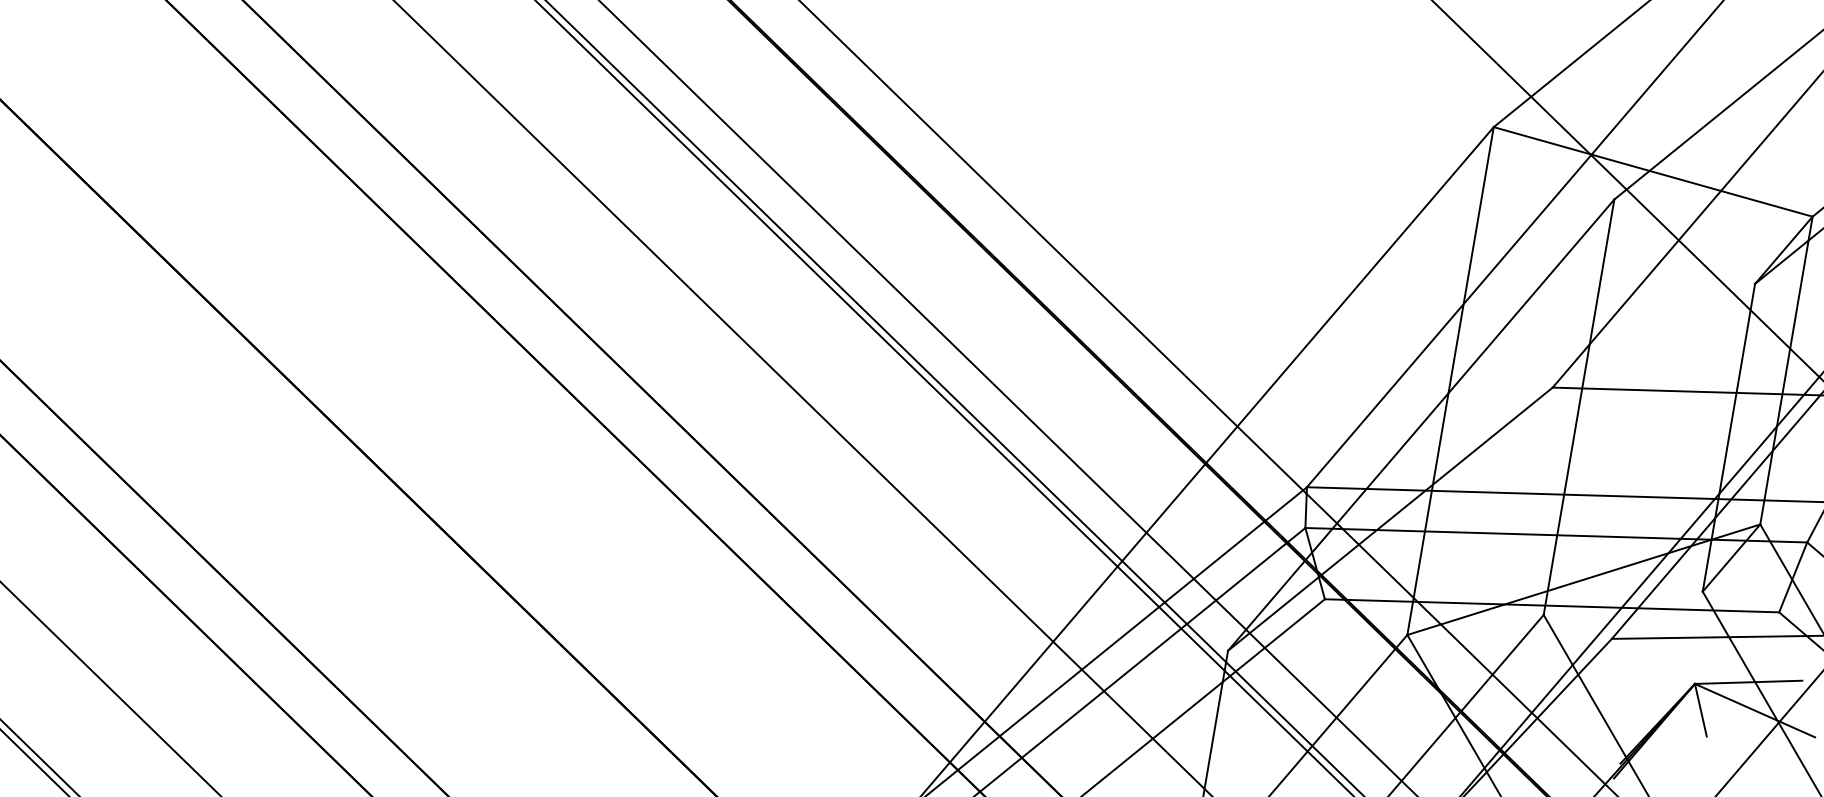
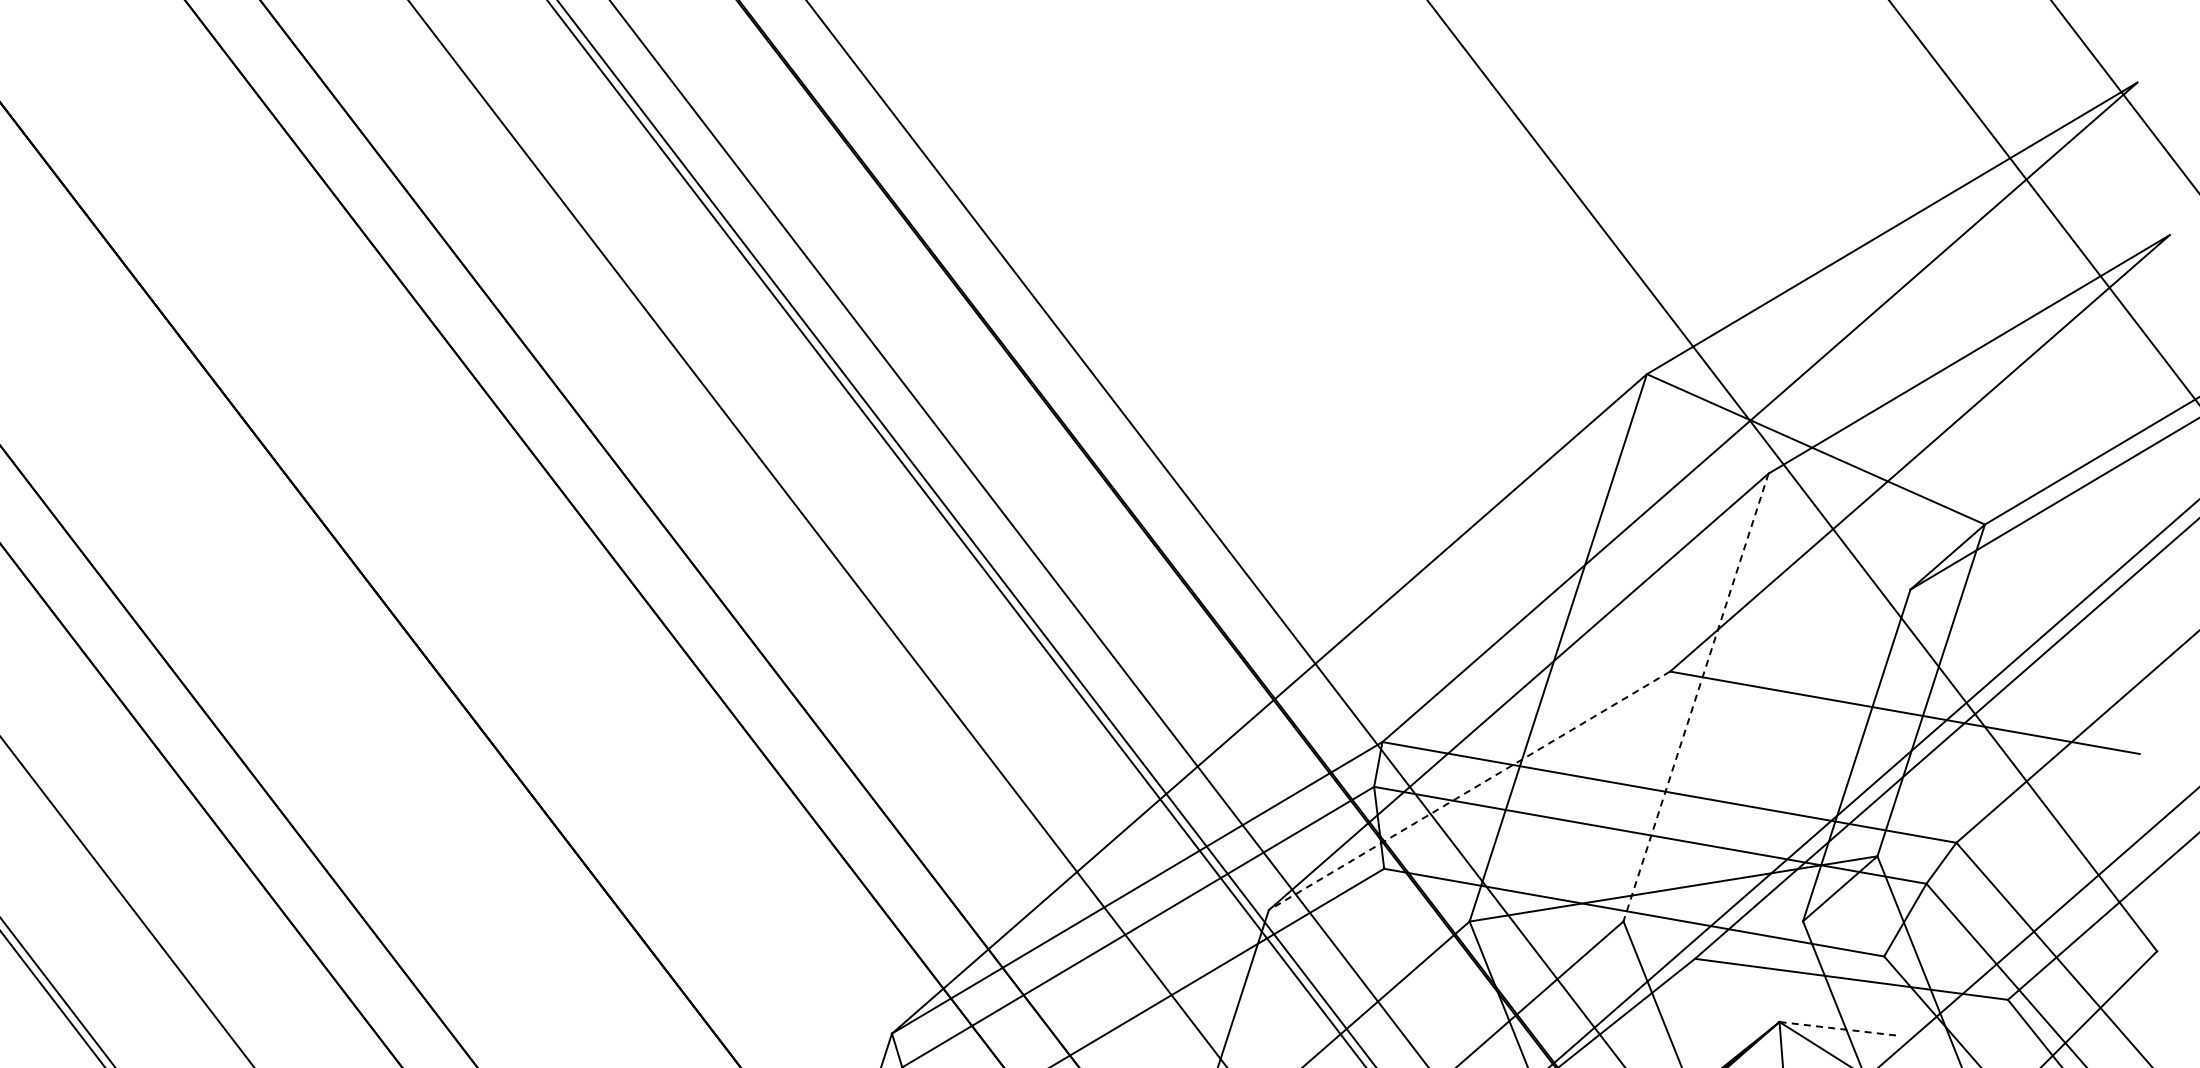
line: (1578, 408) -> (1695, 698), solid -> dashed
line: (1390, 519) -> (1469, 791), solid -> dashed
line: (1748, 681) -> (1839, 1028), solid -> dashed

